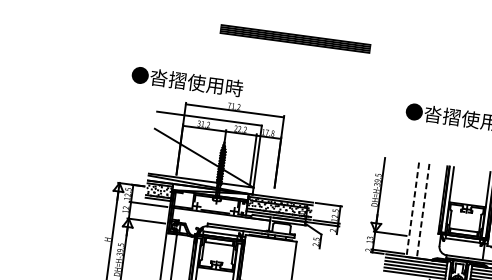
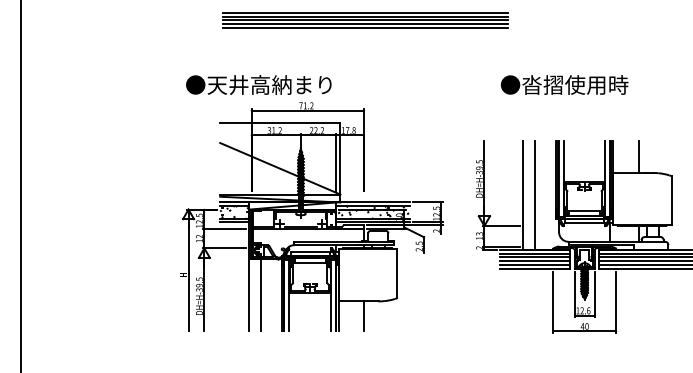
part: (295, 39) -> (365, 20), size x1.67
text: (204, 83) -> (269, 84), ●沓摺使用時 -> ●天井高納まり
line: (412, 210) -> (523, 196), dashed -> solid
line: (423, 211) -> (535, 196), dashed -> solid

